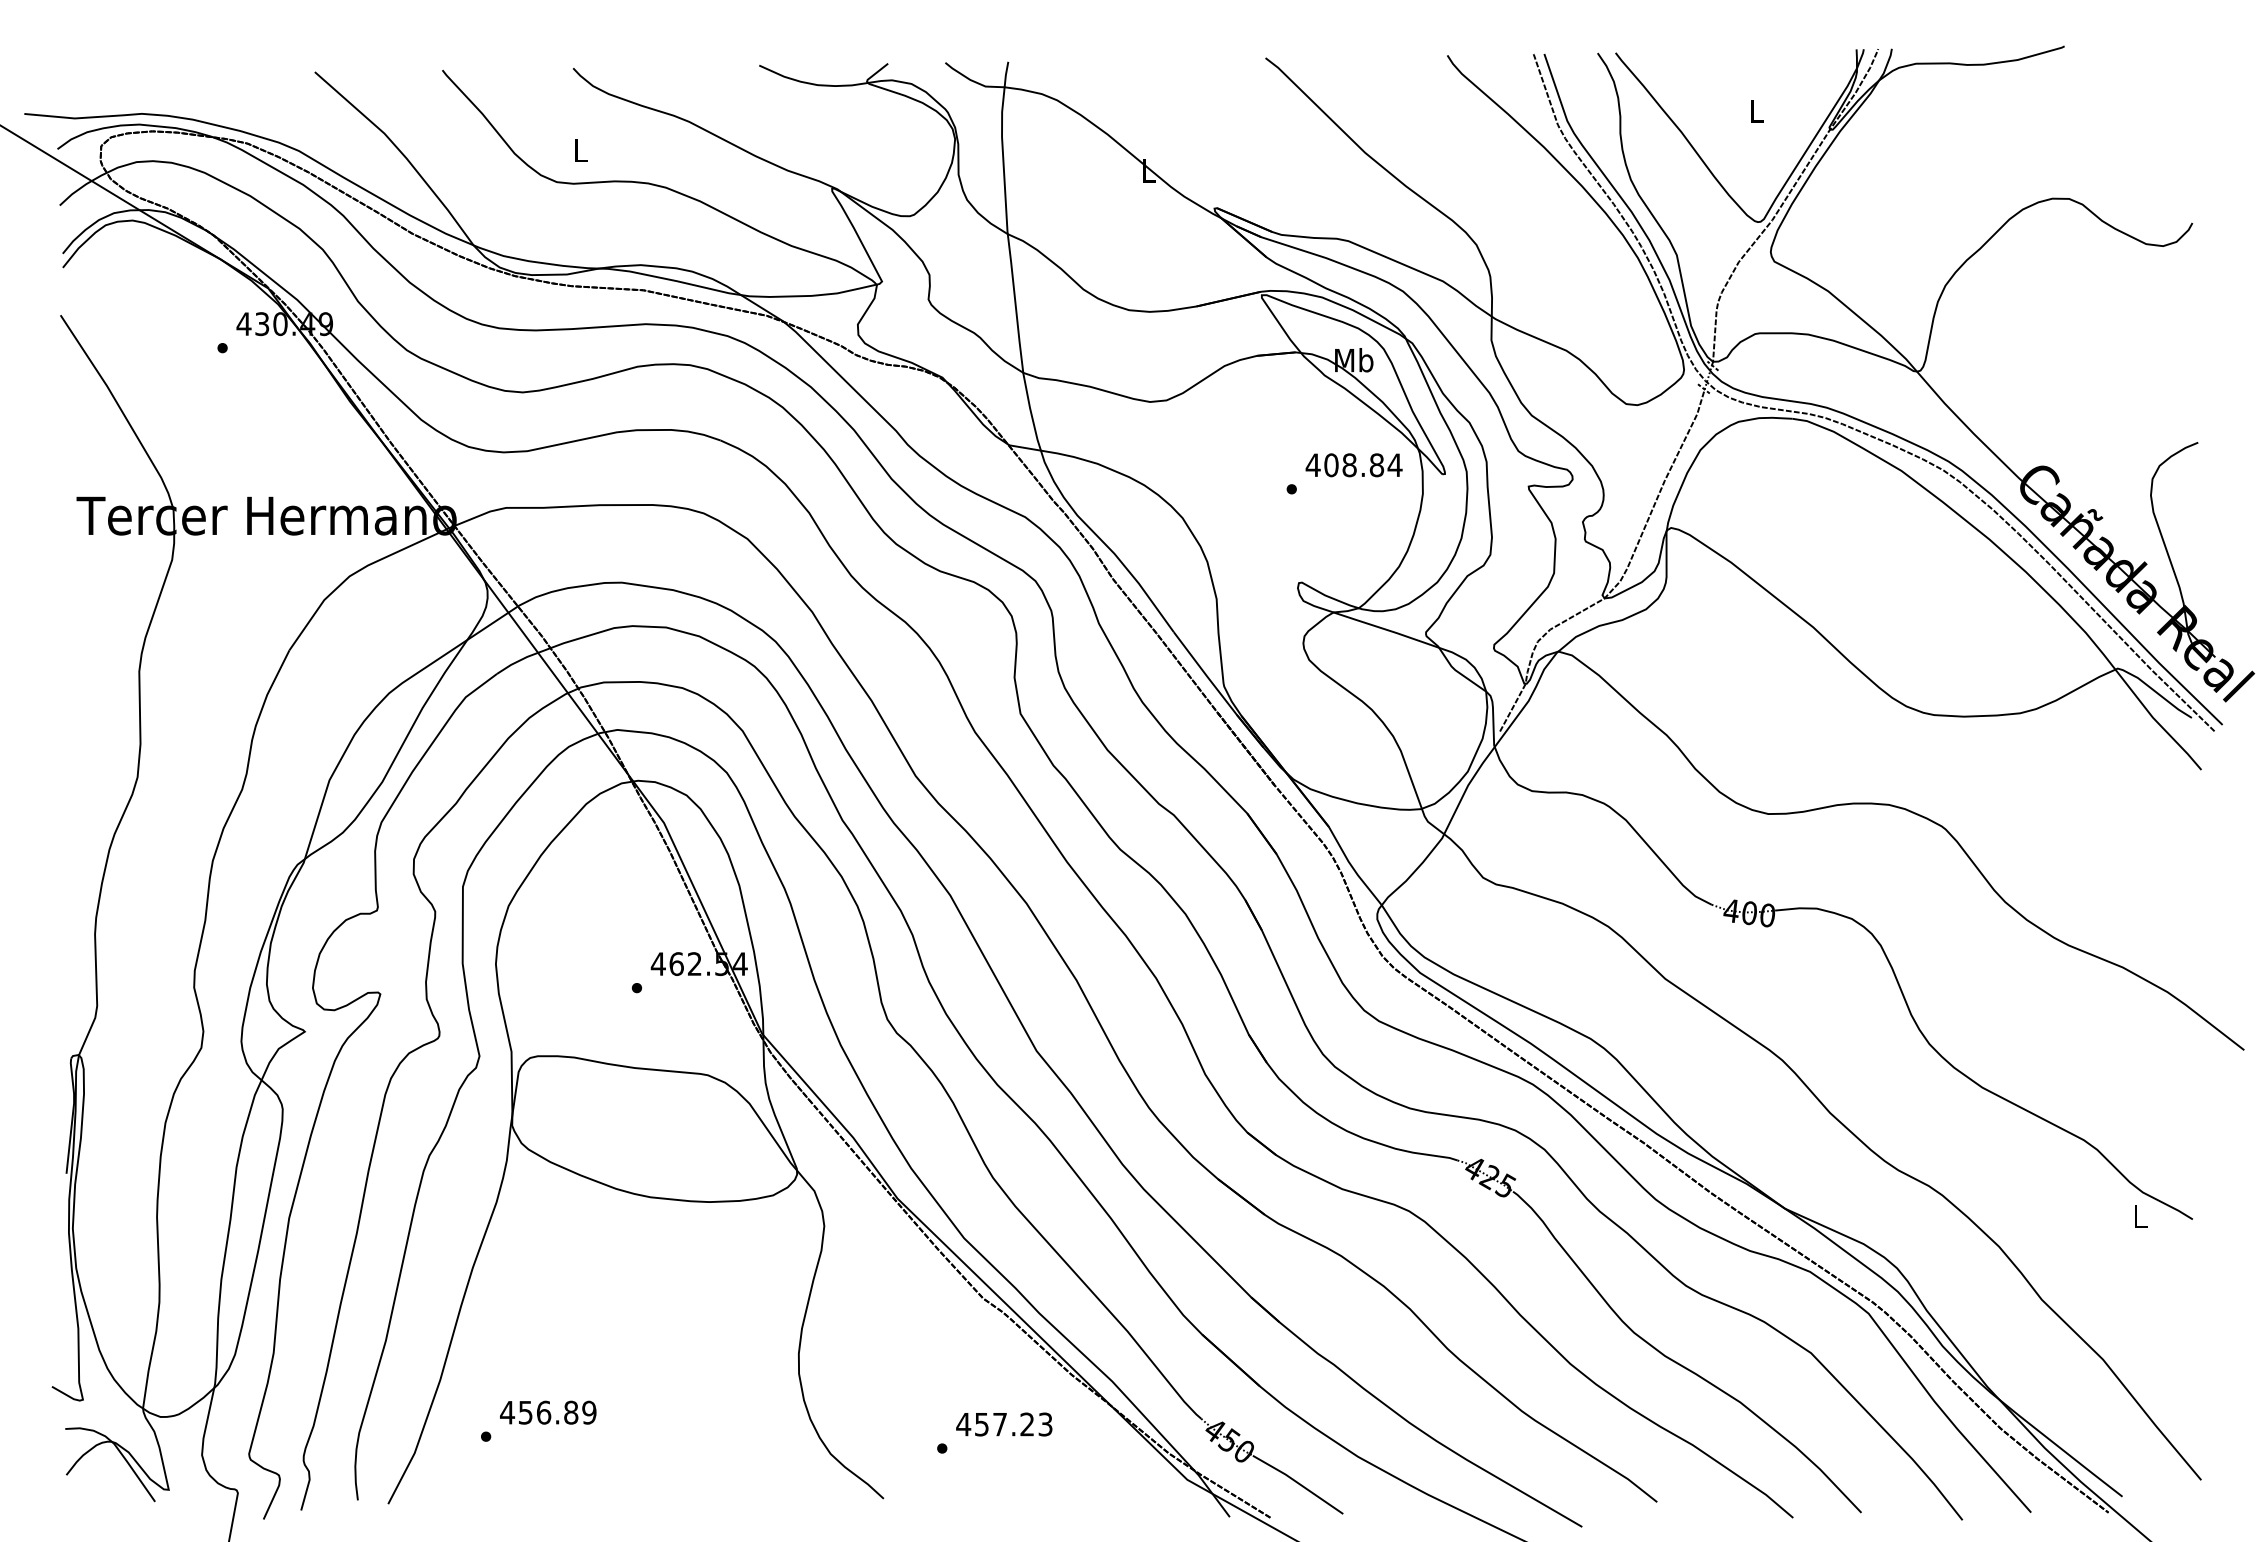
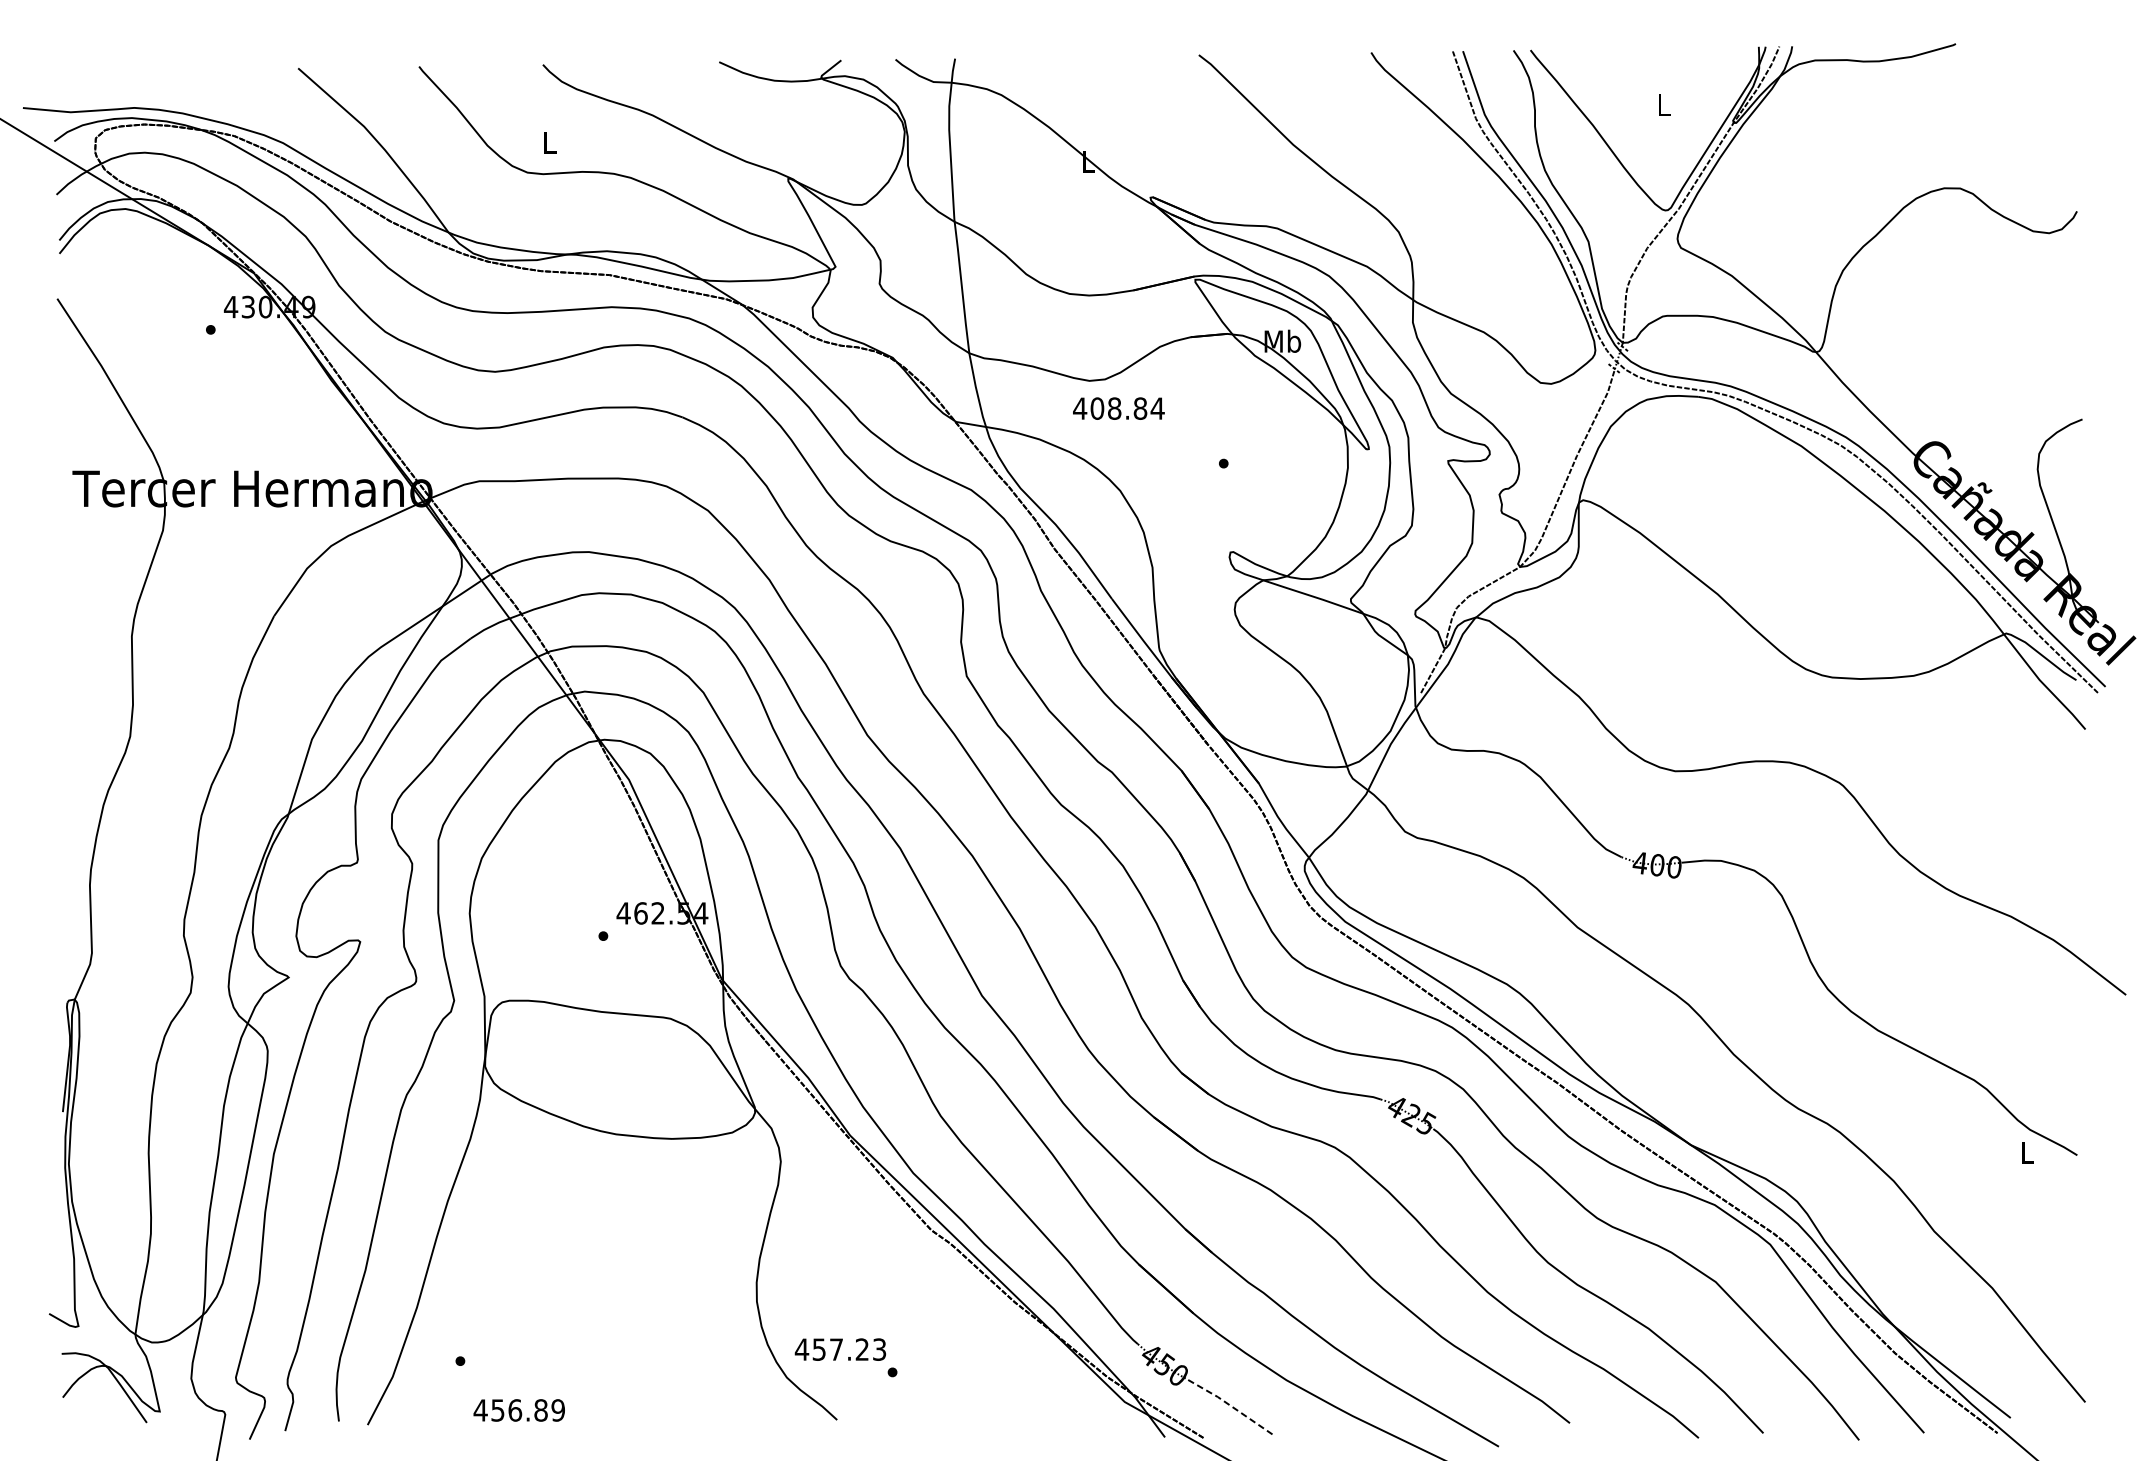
text: (1353, 465) -> (1118, 408), moved
text: (548, 1412) -> (519, 1410), moved
text: (1004, 1424) -> (840, 1349), moved
line: (1297, 1483) -> (1229, 1405), solid -> dashed

